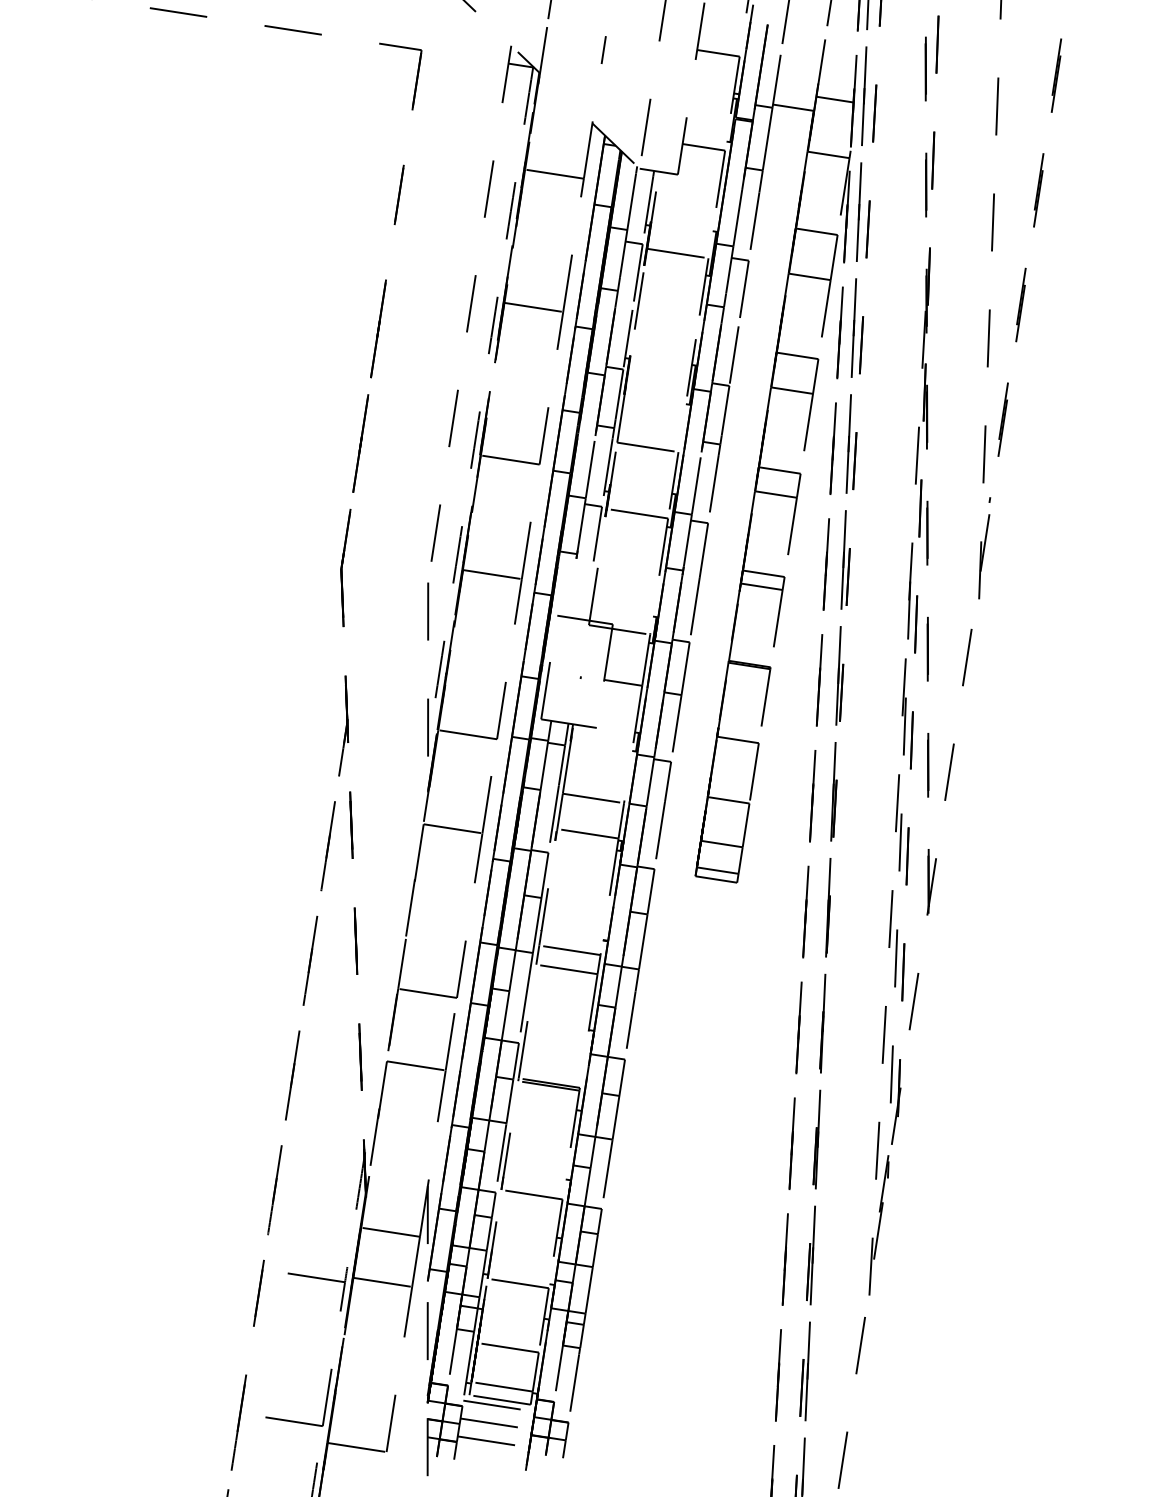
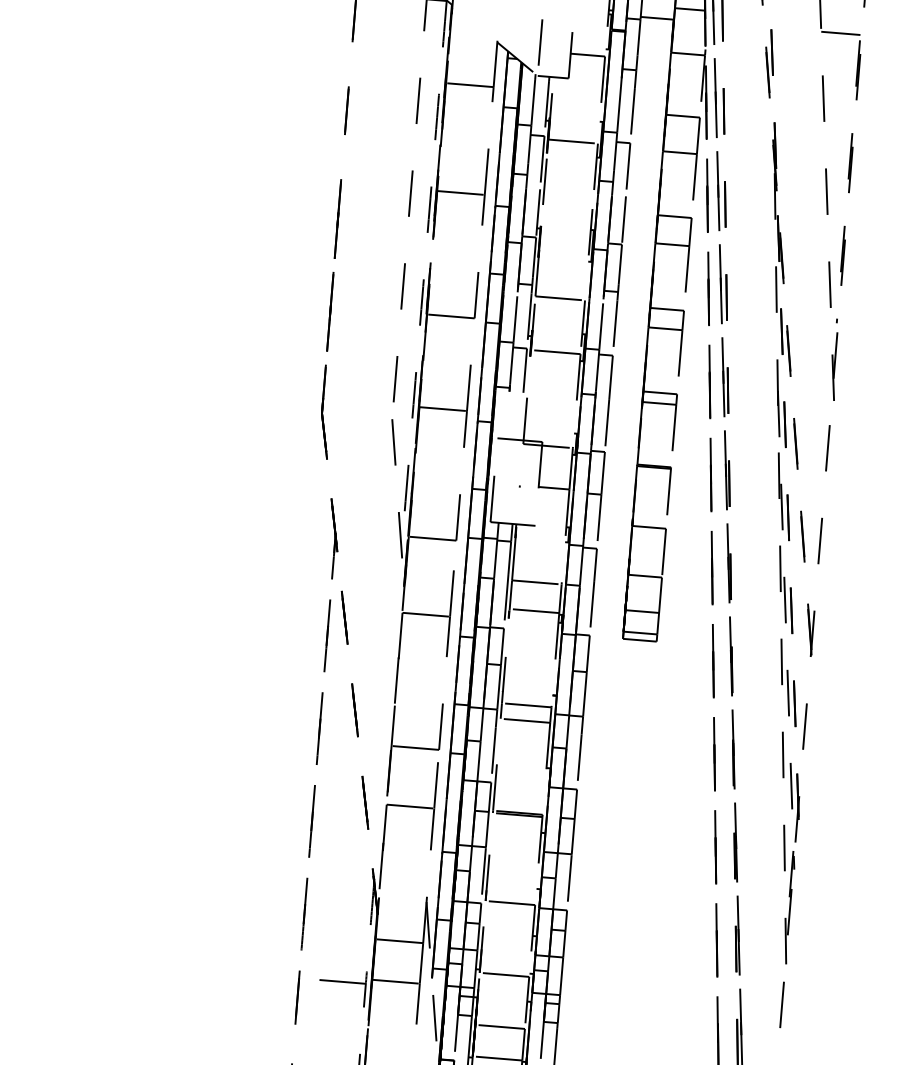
line: (1020, 142) -> (840, 33), added

